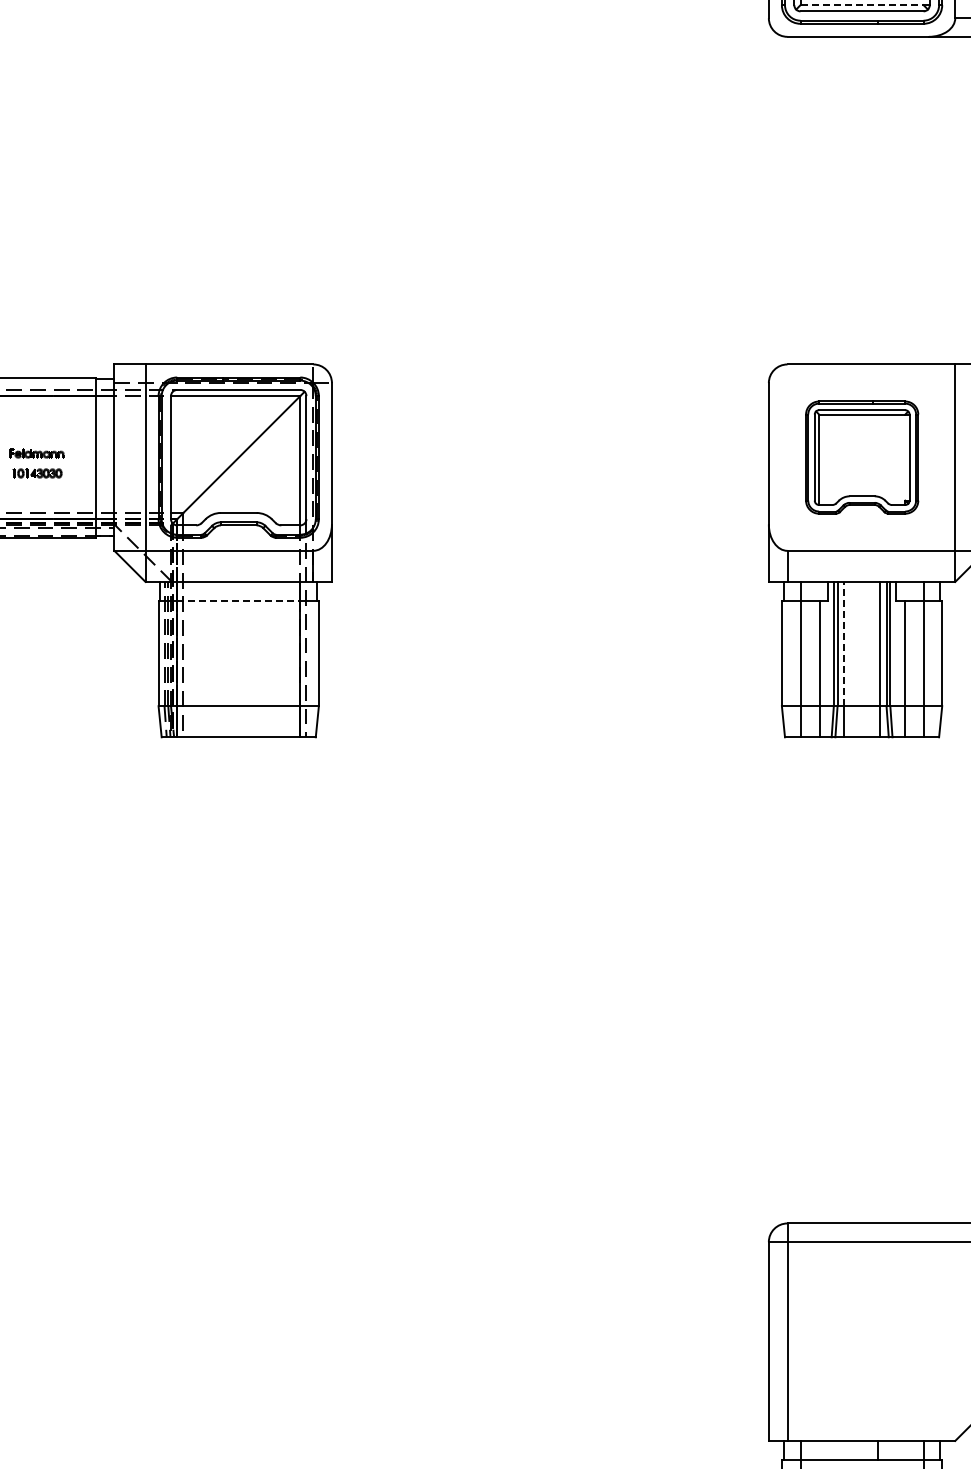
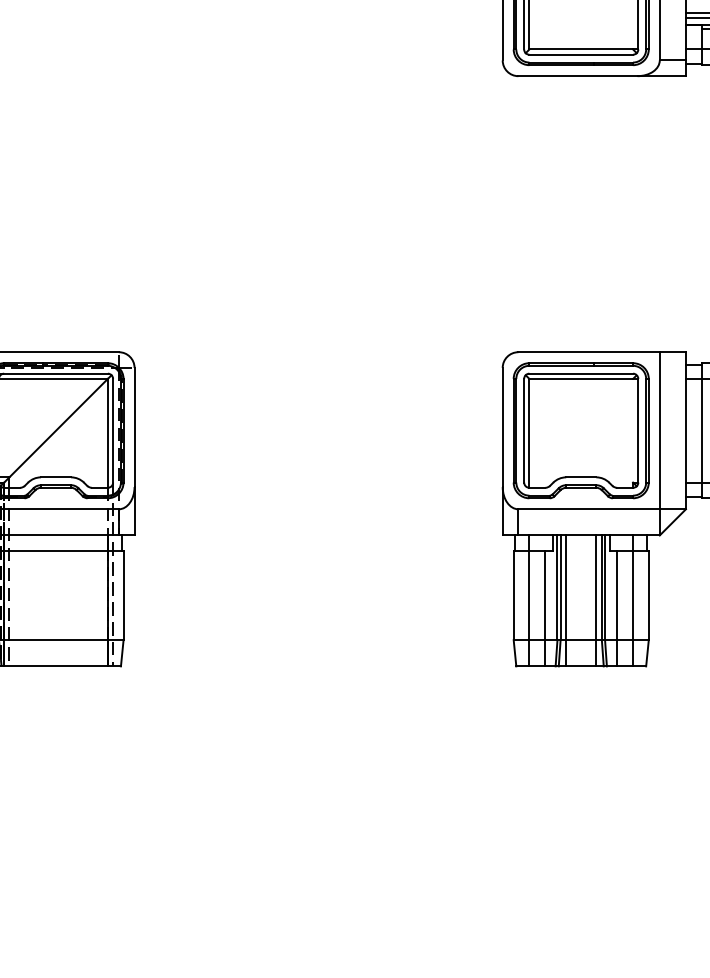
line: (862, 5) -> (581, 49), dashed -> solid
part: (862, 457) -> (581, 430), size x1.43
line: (238, 600) -> (55, 551), dashed -> solid
line: (844, 643) -> (566, 587), dashed -> solid

